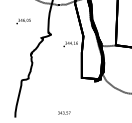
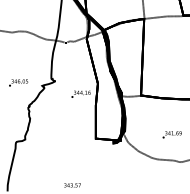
text: (23, 21) -> (18, 82), moved

